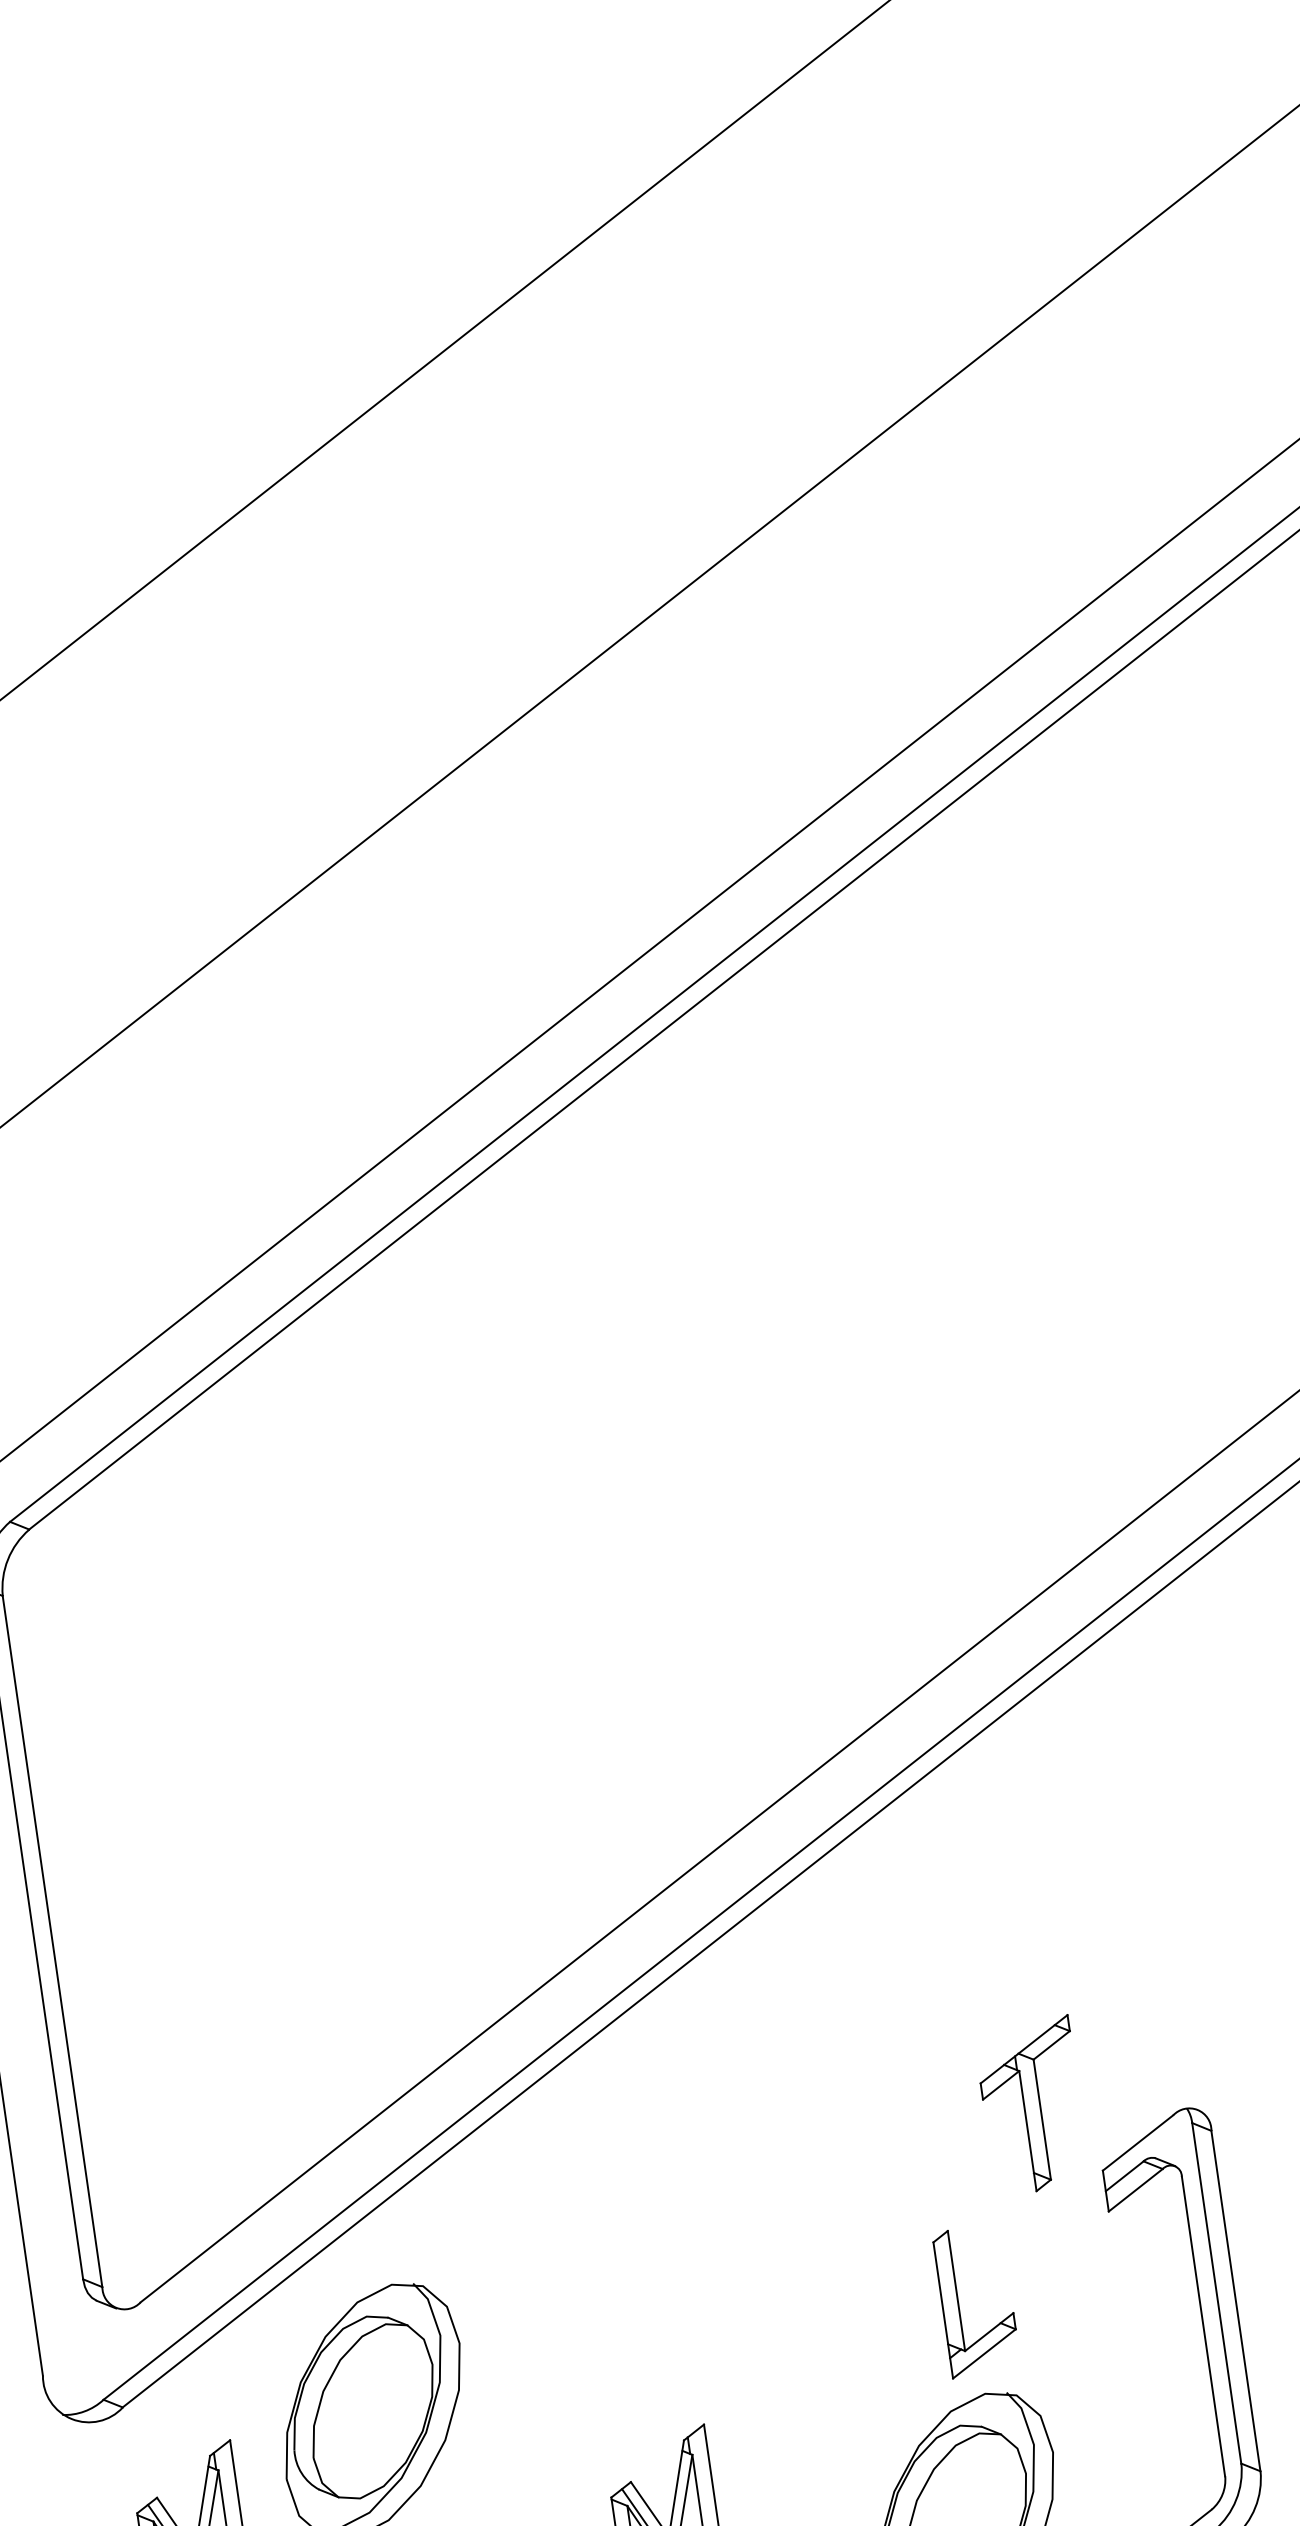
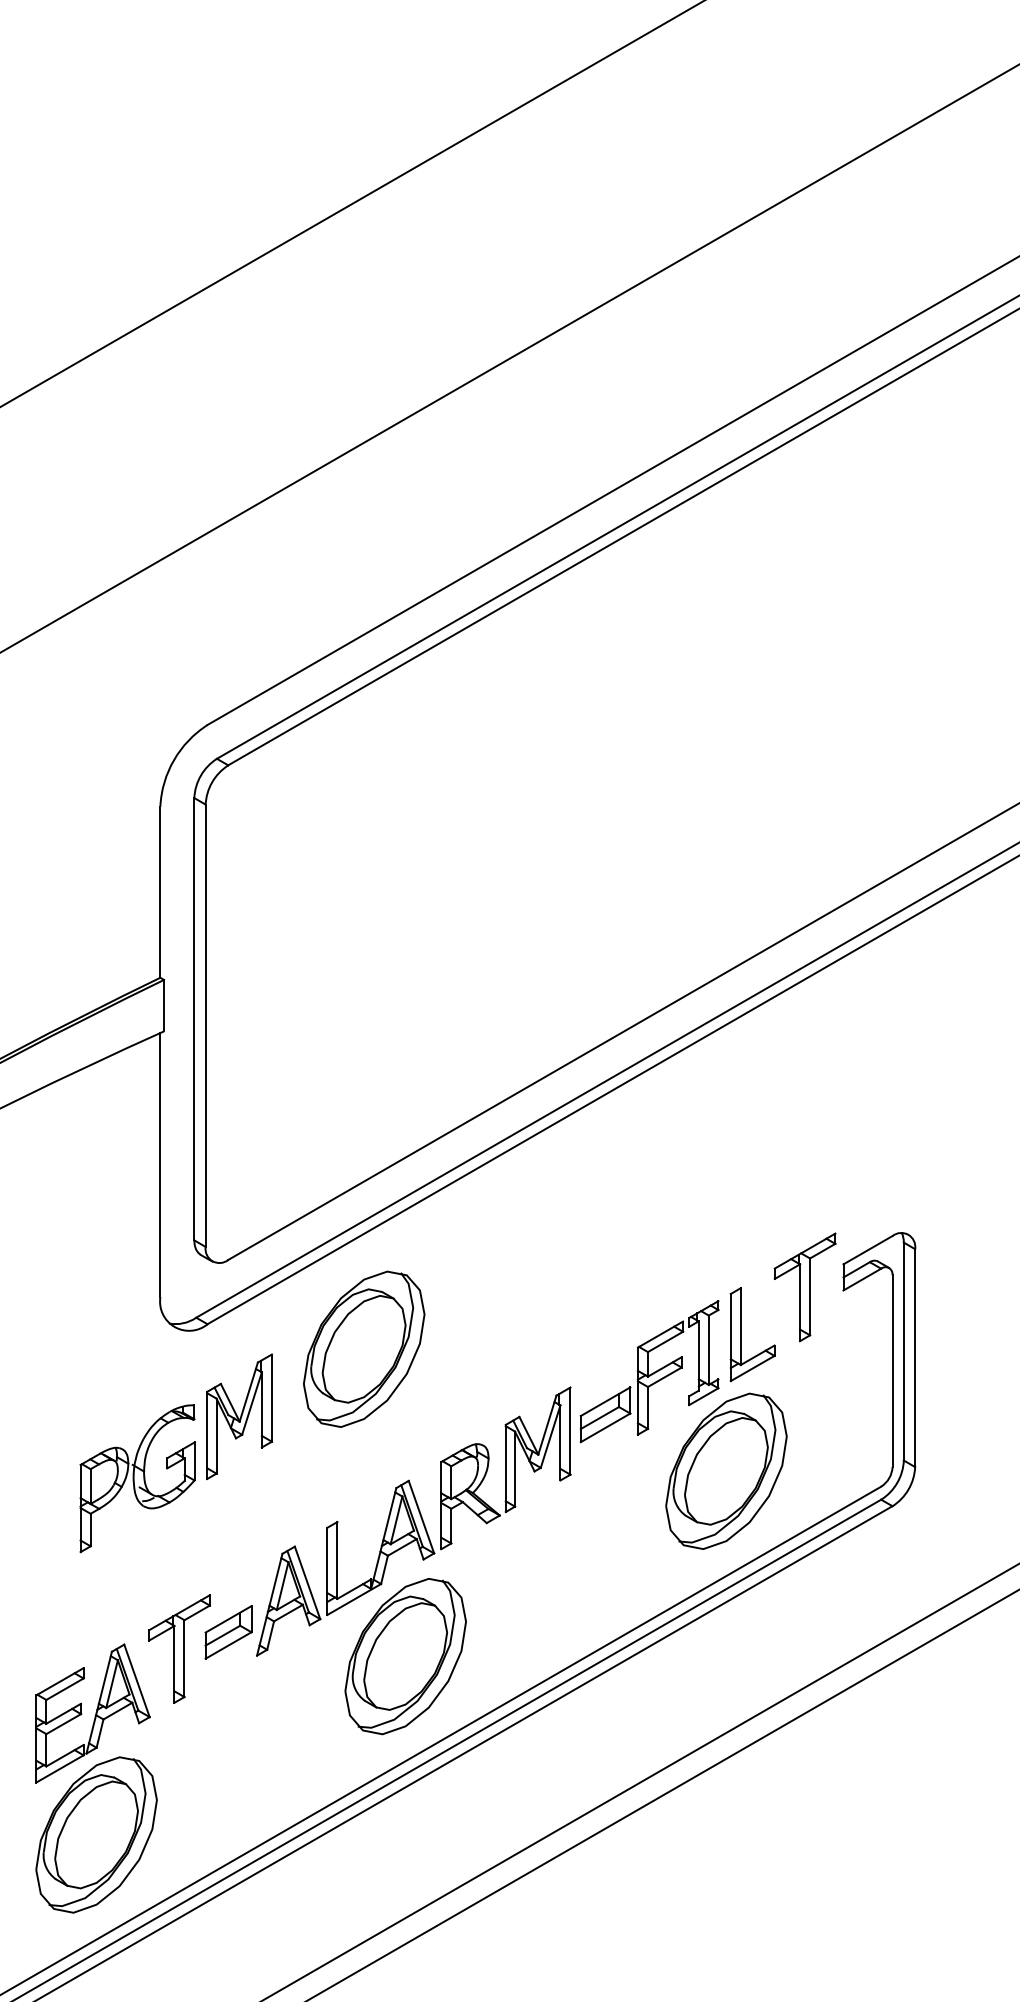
part: (1031, 2106) -> (804, 1287), moved
part: (823, 2381) -> (649, 1371), added

